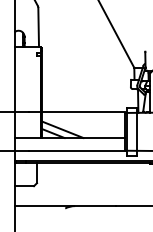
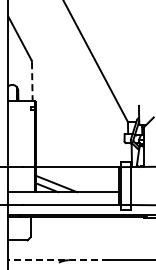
line: (38, 28) -> (32, 82), solid -> dashed
line: (64, 206) -> (58, 260), solid -> dashed

